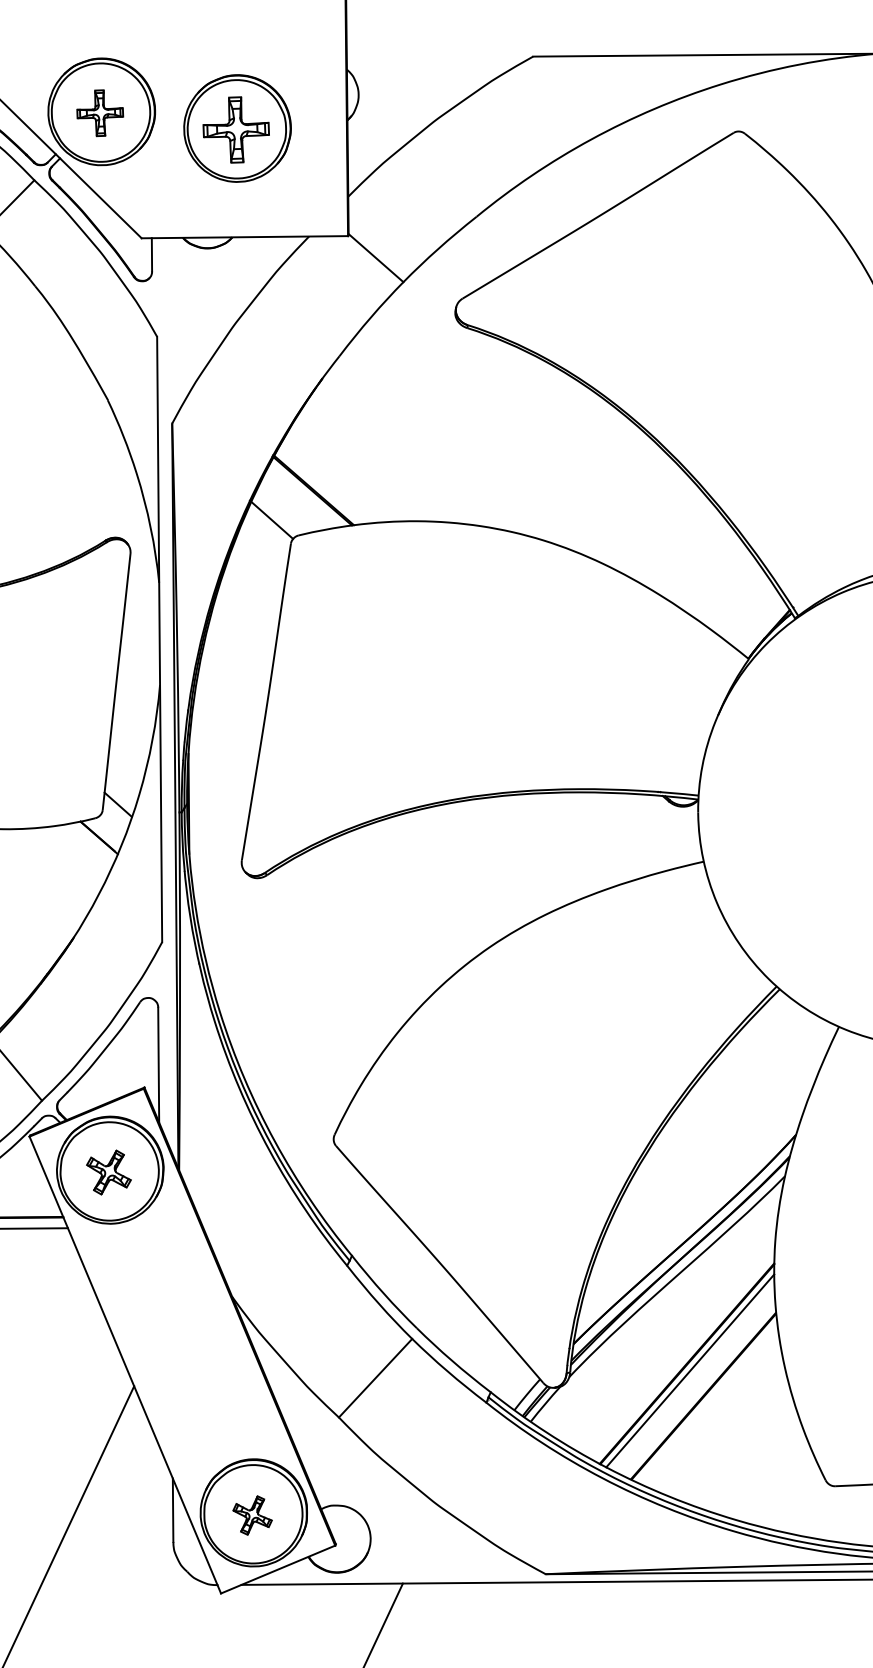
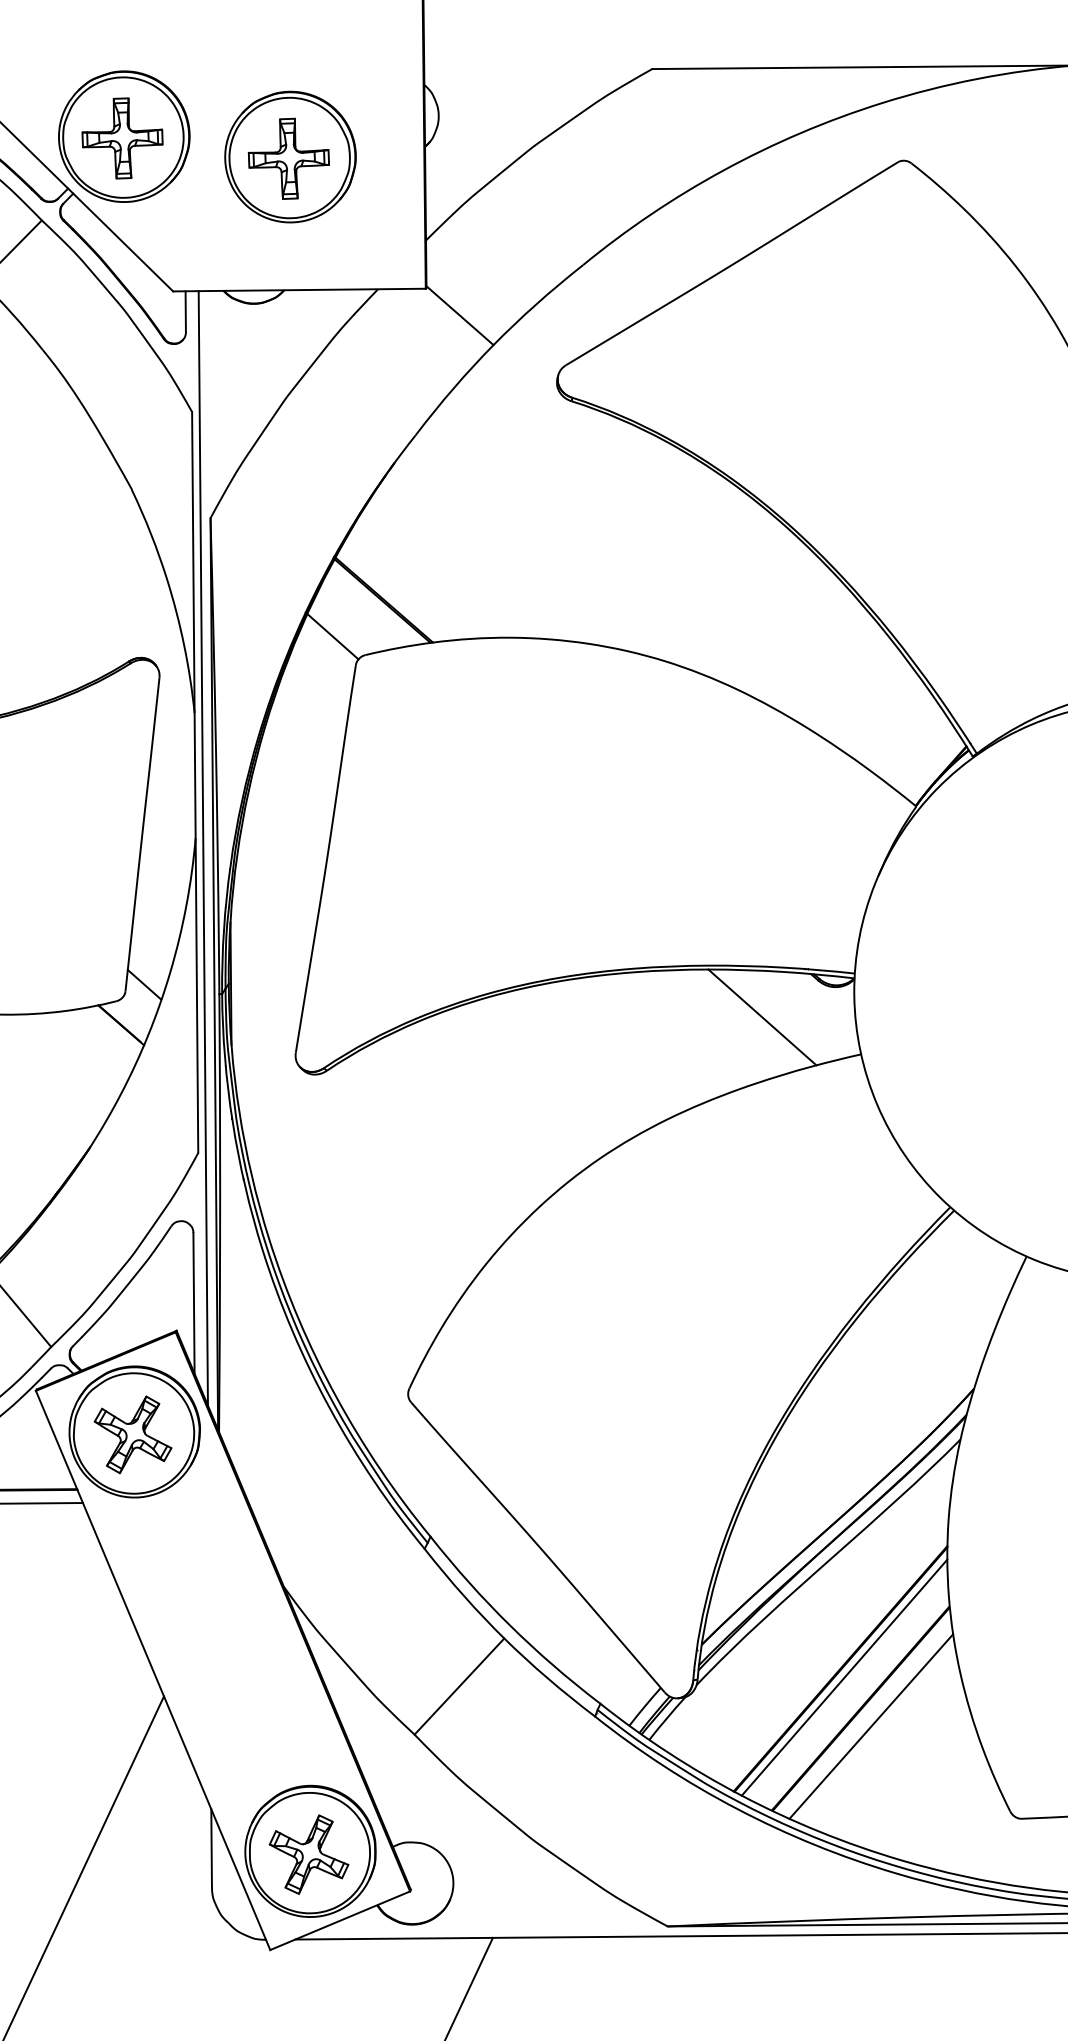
part: (99, 112) -> (121, 137), size x1.43
line: (166, 693) -> (203, 848), added
line: (622, 831) -> (761, 1017), added
part: (108, 1172) -> (132, 1434), size x1.43
line: (711, 1410) -> (870, 1726), added
part: (252, 1515) -> (308, 1854), size x1.67

